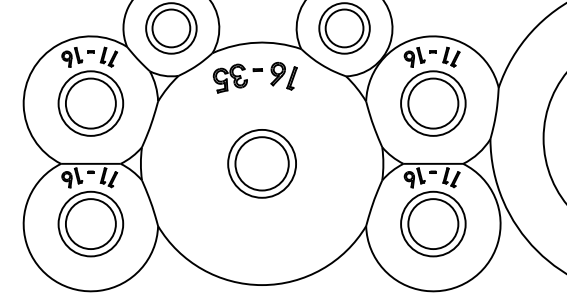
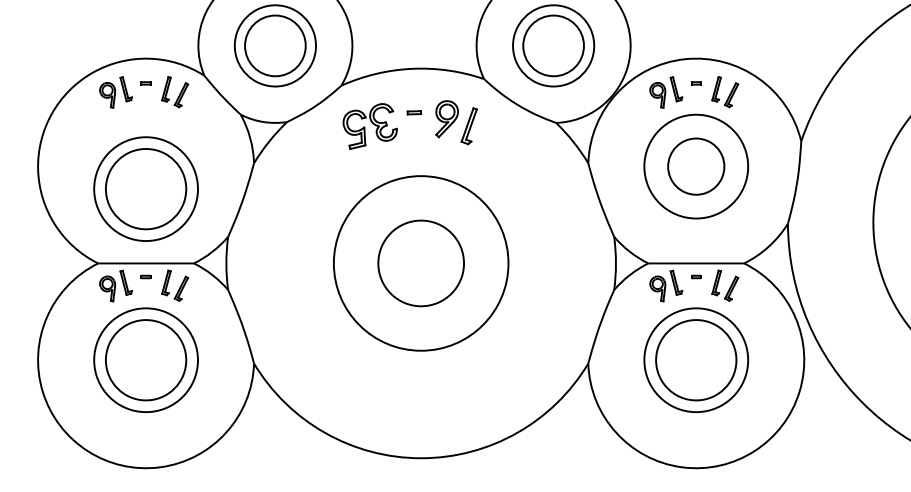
part: (90, 103) -> (145, 188), moved
circle: (433, 103) -> (696, 166), size x0.7
circle: (262, 163) -> (421, 262), size x1.6

